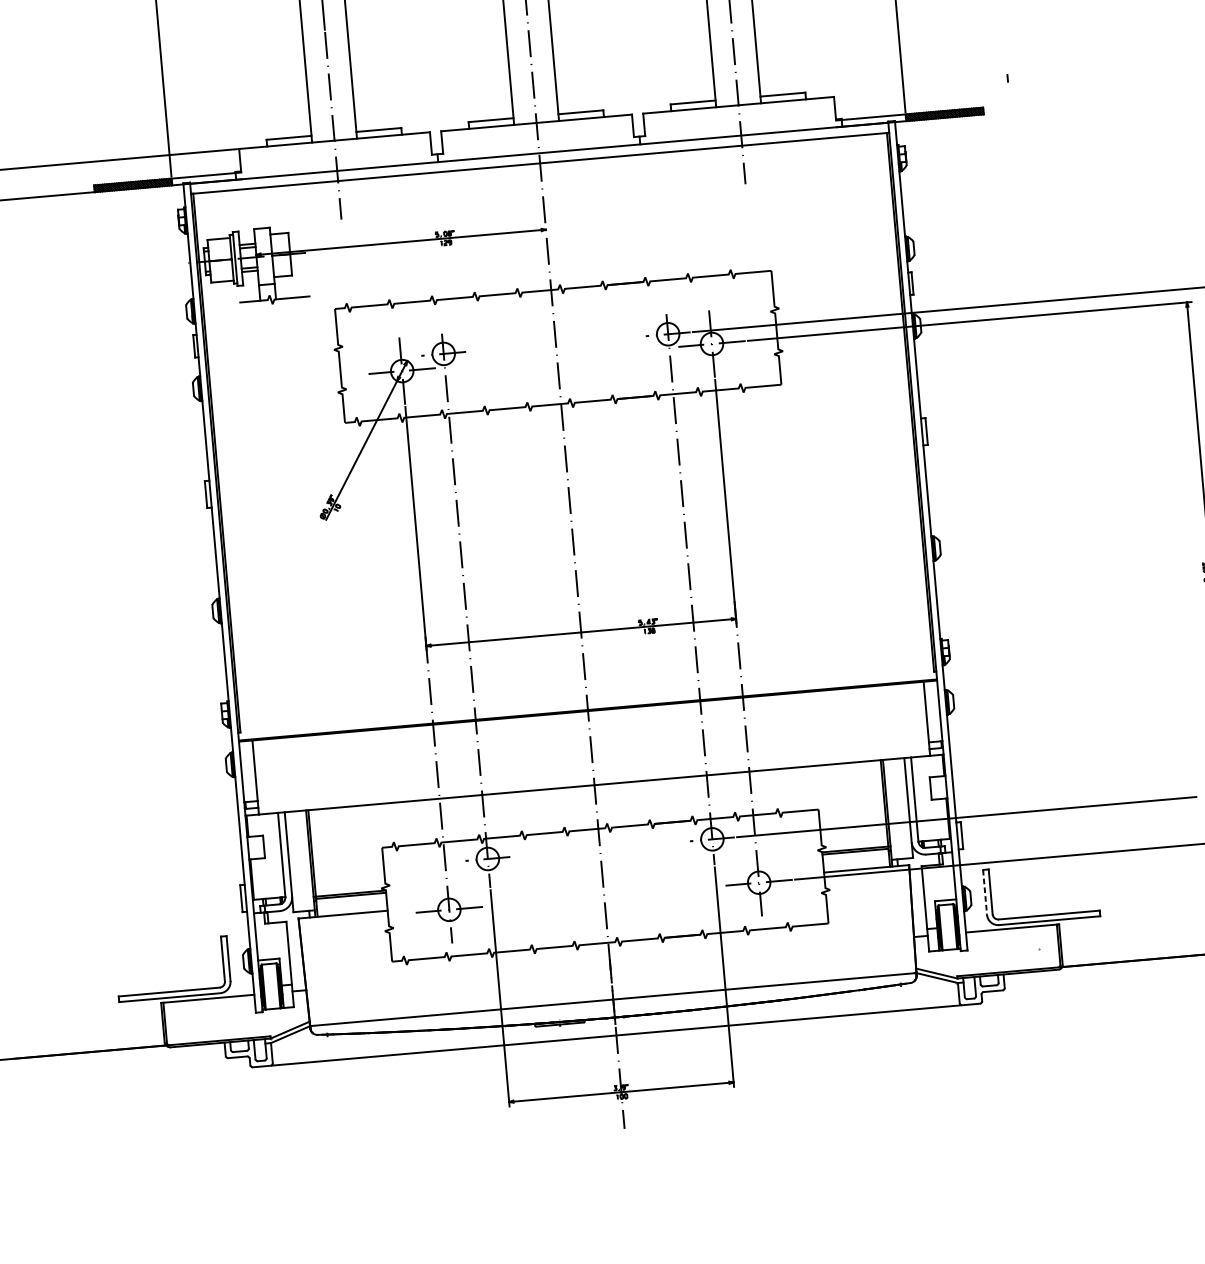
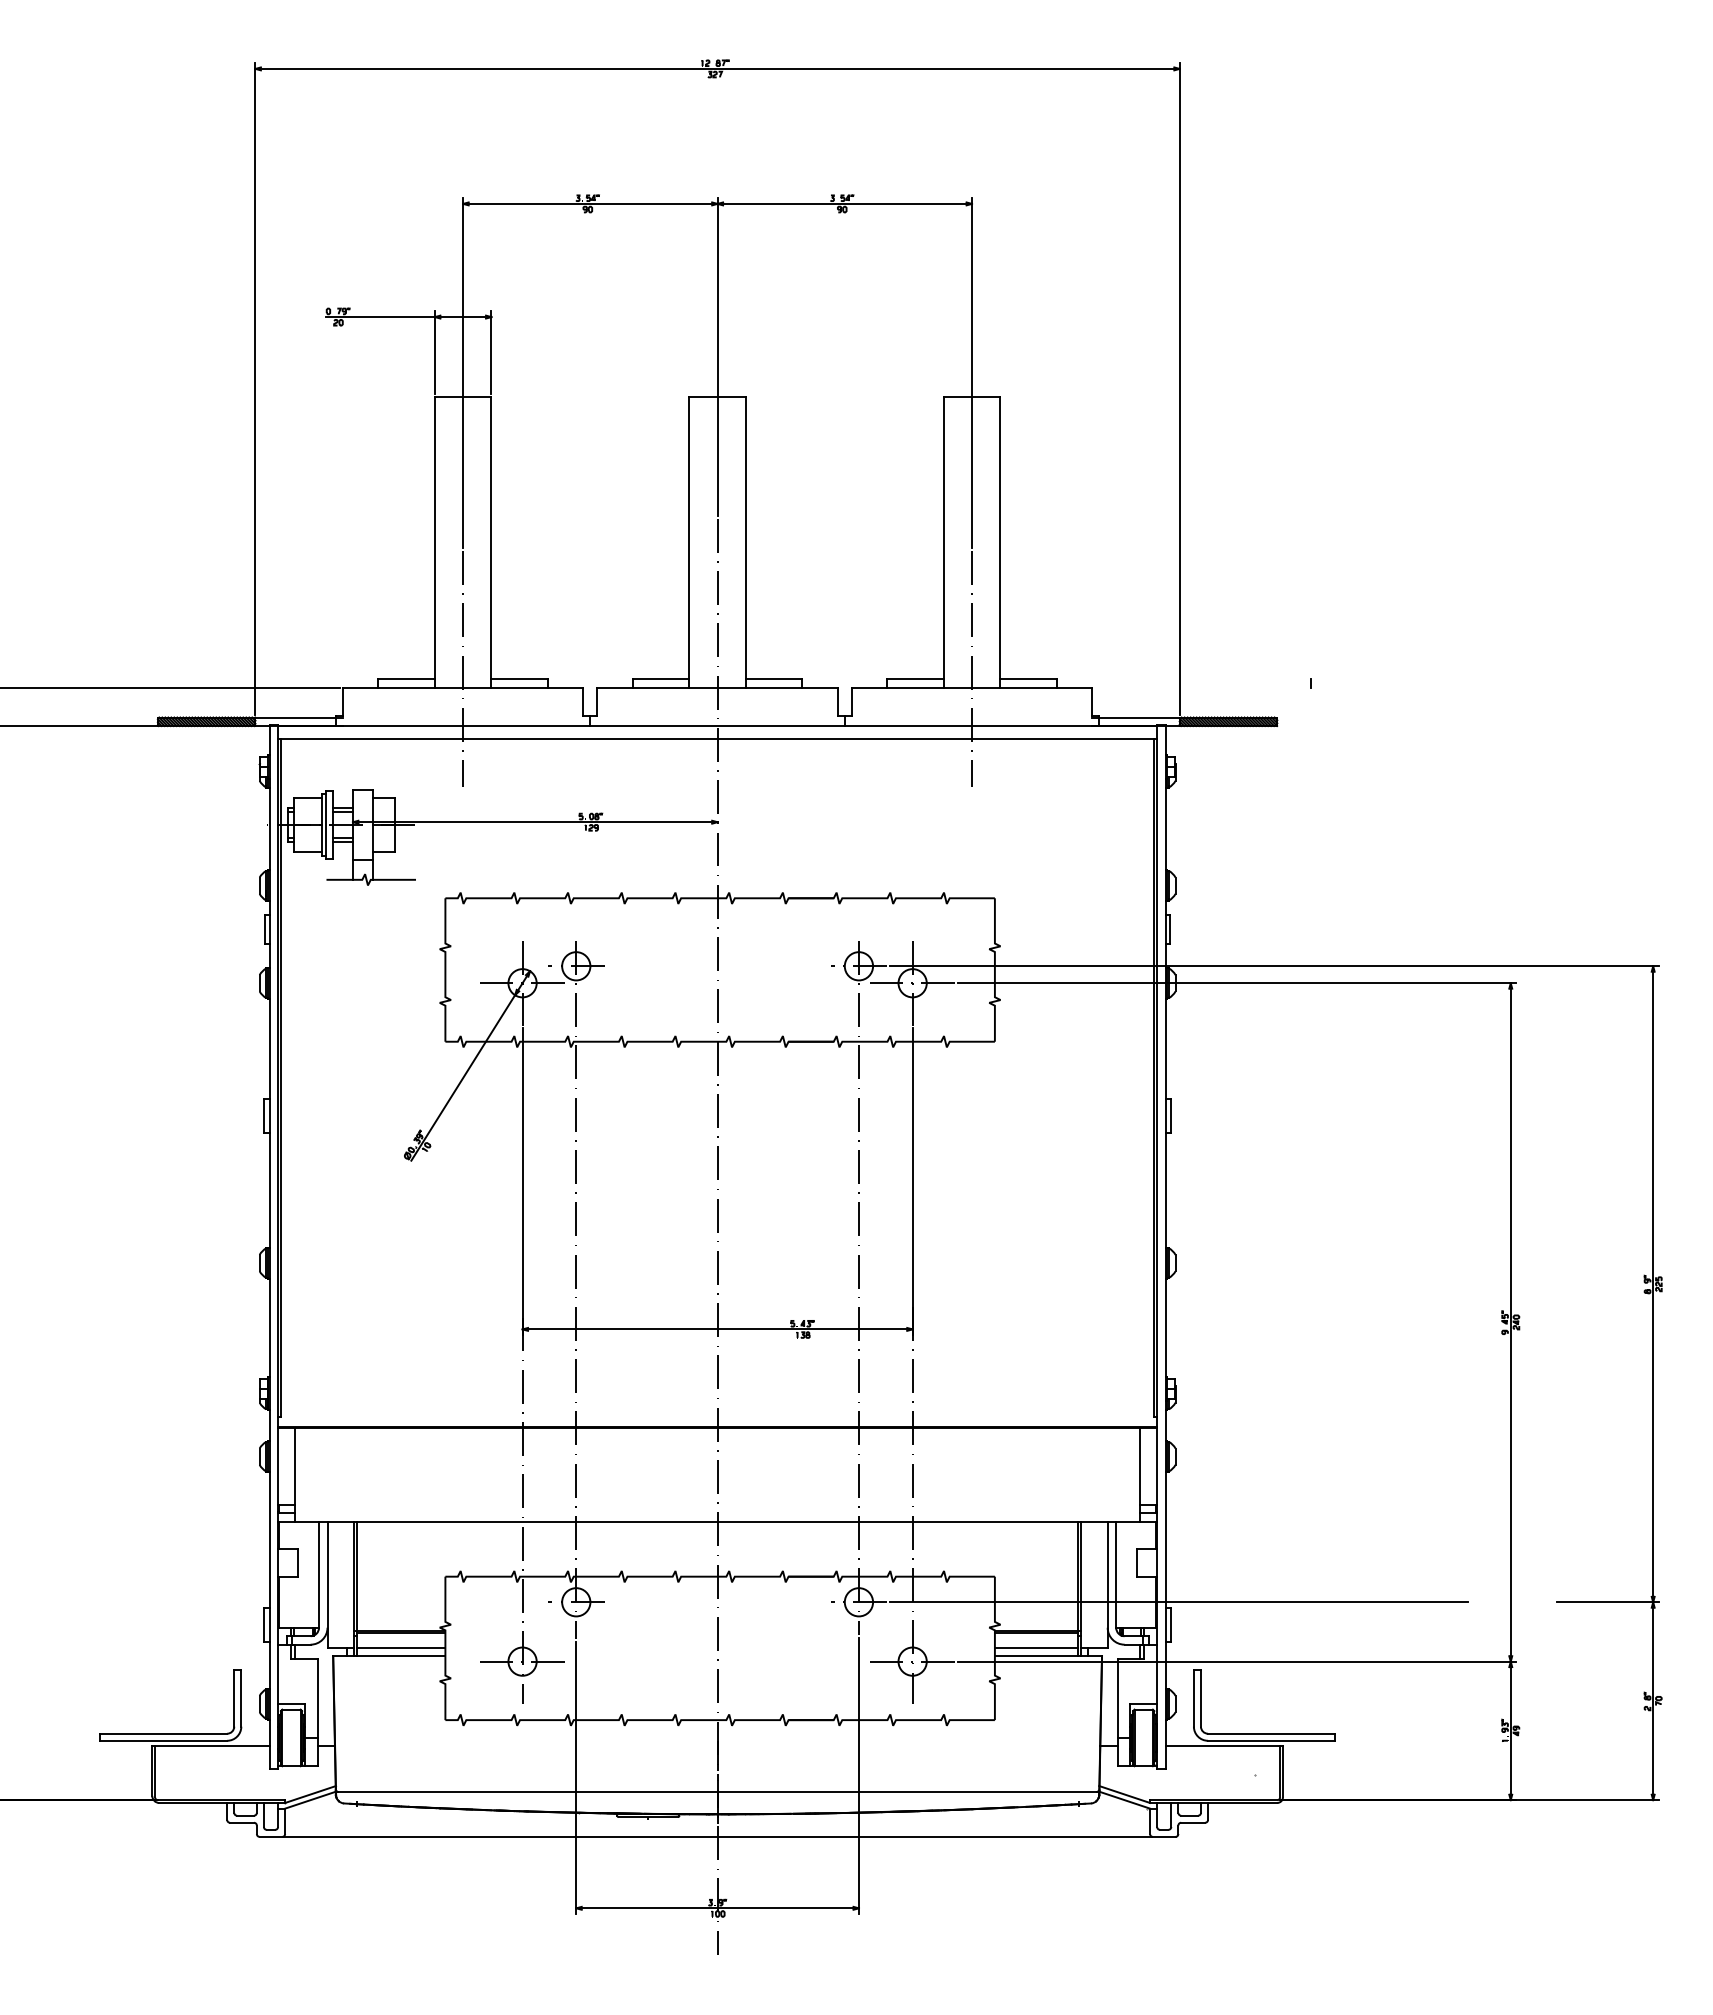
line: (856, 862) -> (1036, 1647), added
line: (984, 892) -> (1193, 1698), dashed -> solid
line: (352, 907) -> (401, 1647), added

